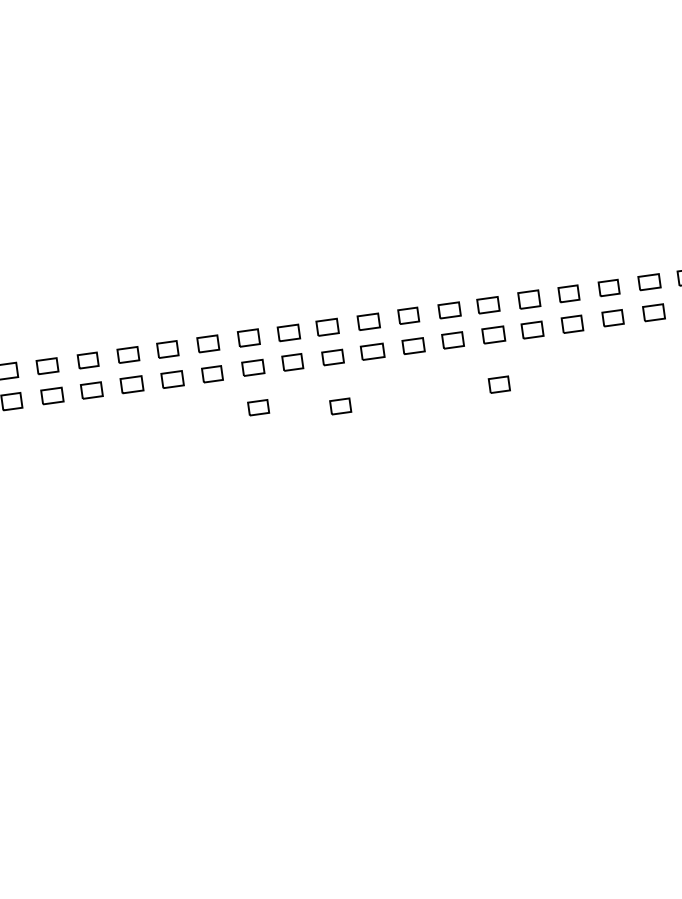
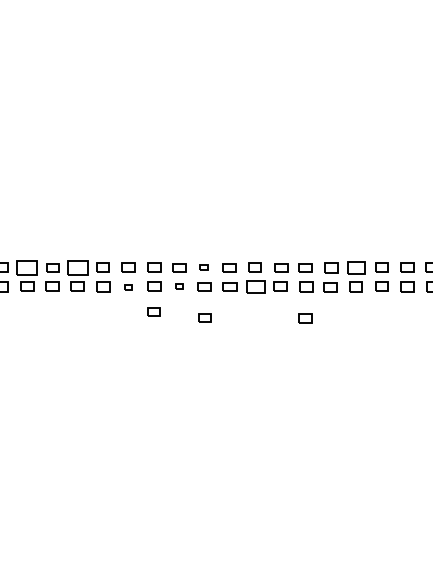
part: (568, 293) -> (356, 267), size x1.4
part: (326, 326) -> (203, 267), size x0.6
part: (413, 345) -> (255, 286), size x1.4
part: (127, 354) -> (77, 267), size x1.6
part: (291, 362) -> (178, 286), size x0.6
part: (46, 365) -> (26, 267), size x1.6
part: (212, 374) -> (128, 287), size x0.6

